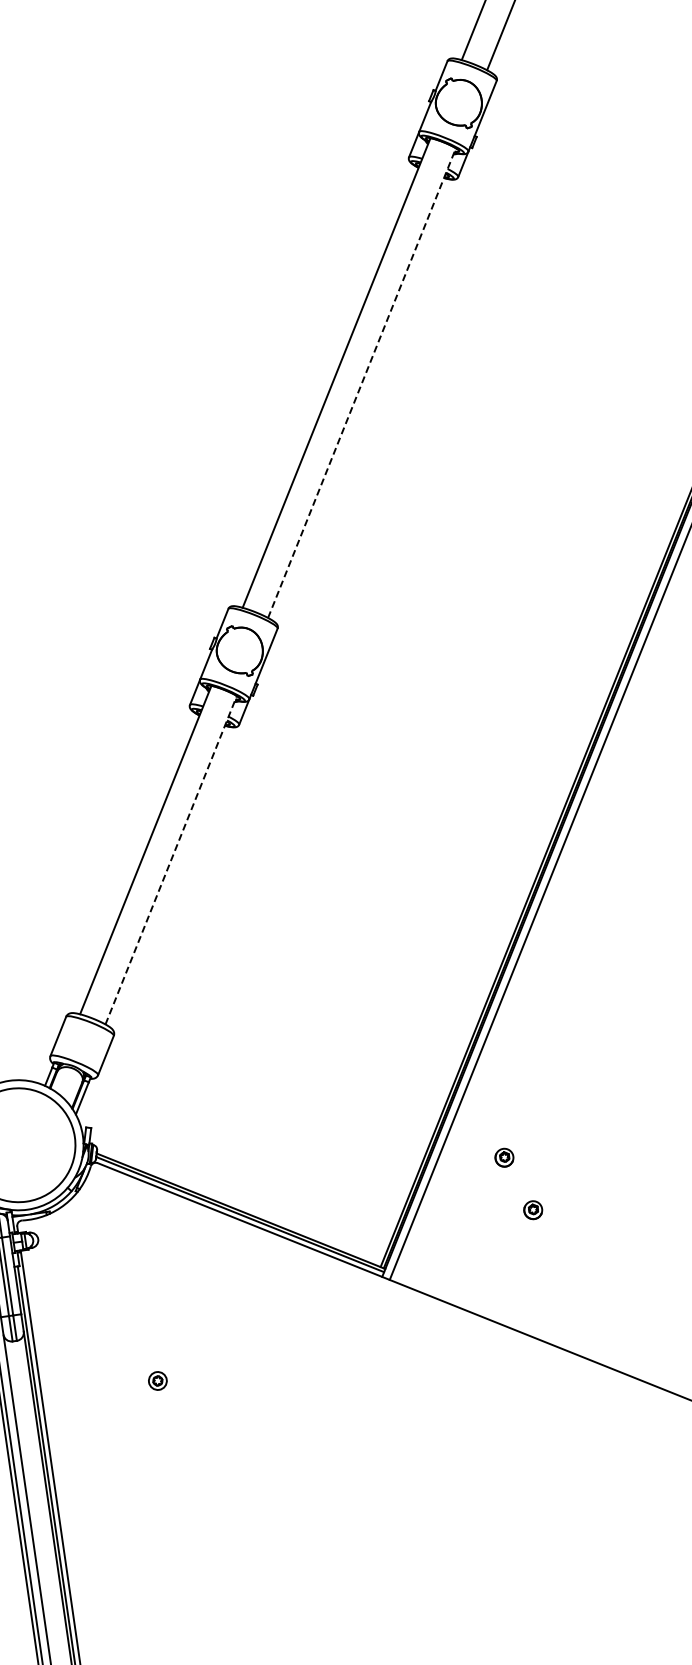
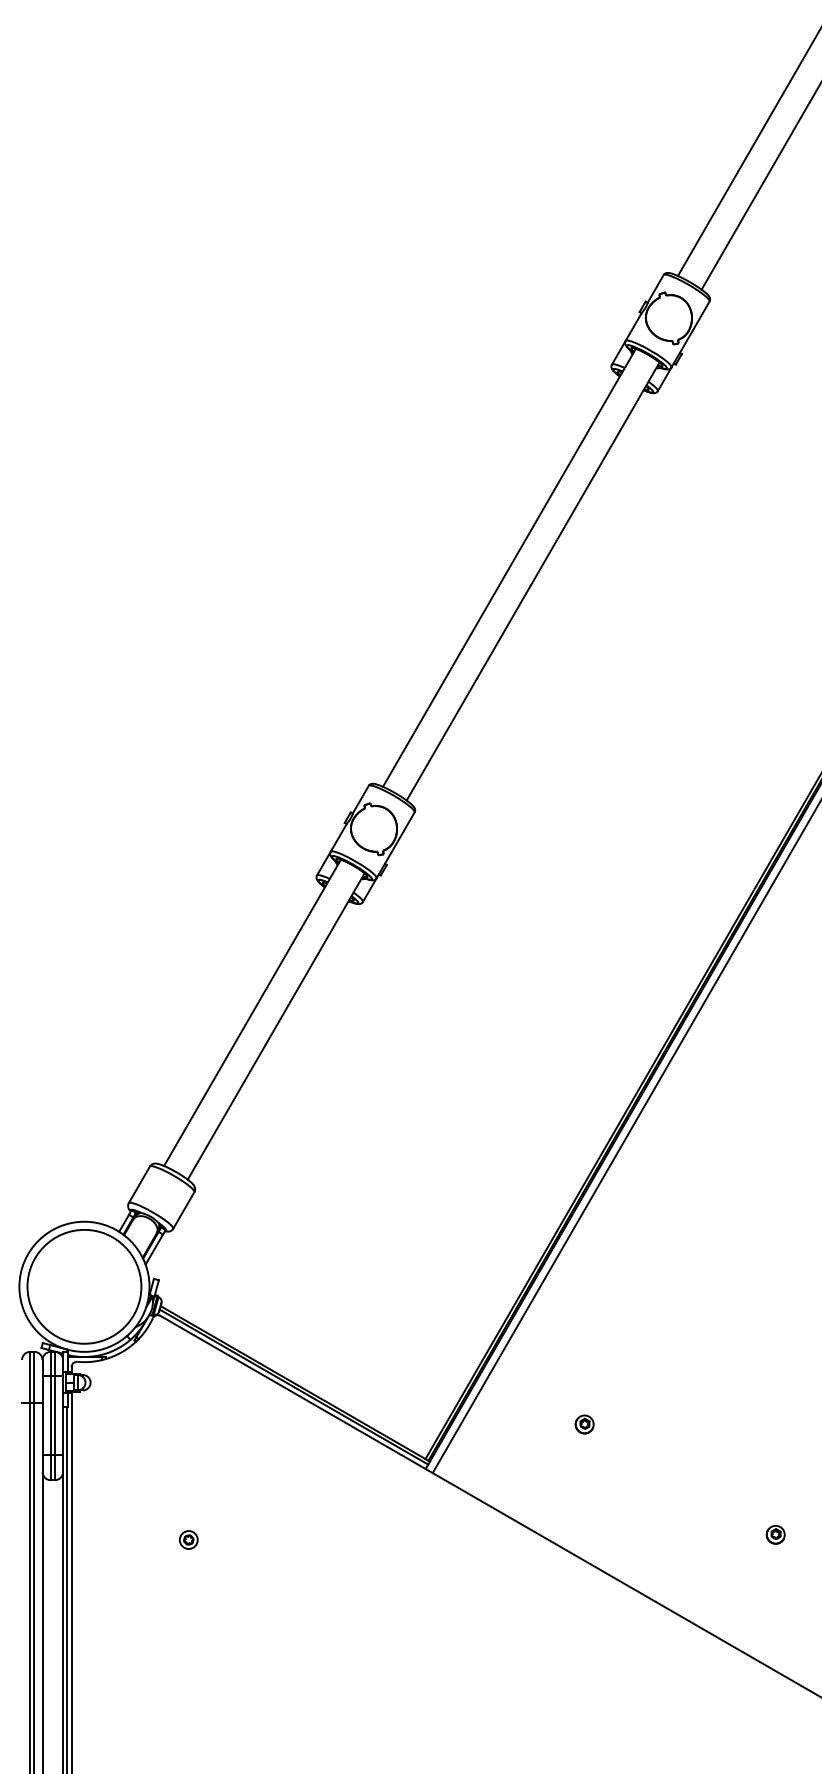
line: (362, 383) -> (533, 581), dashed -> solid
line: (171, 860) -> (276, 1026), dashed -> solid
part: (504, 1157) -> (563, 1368), removed

